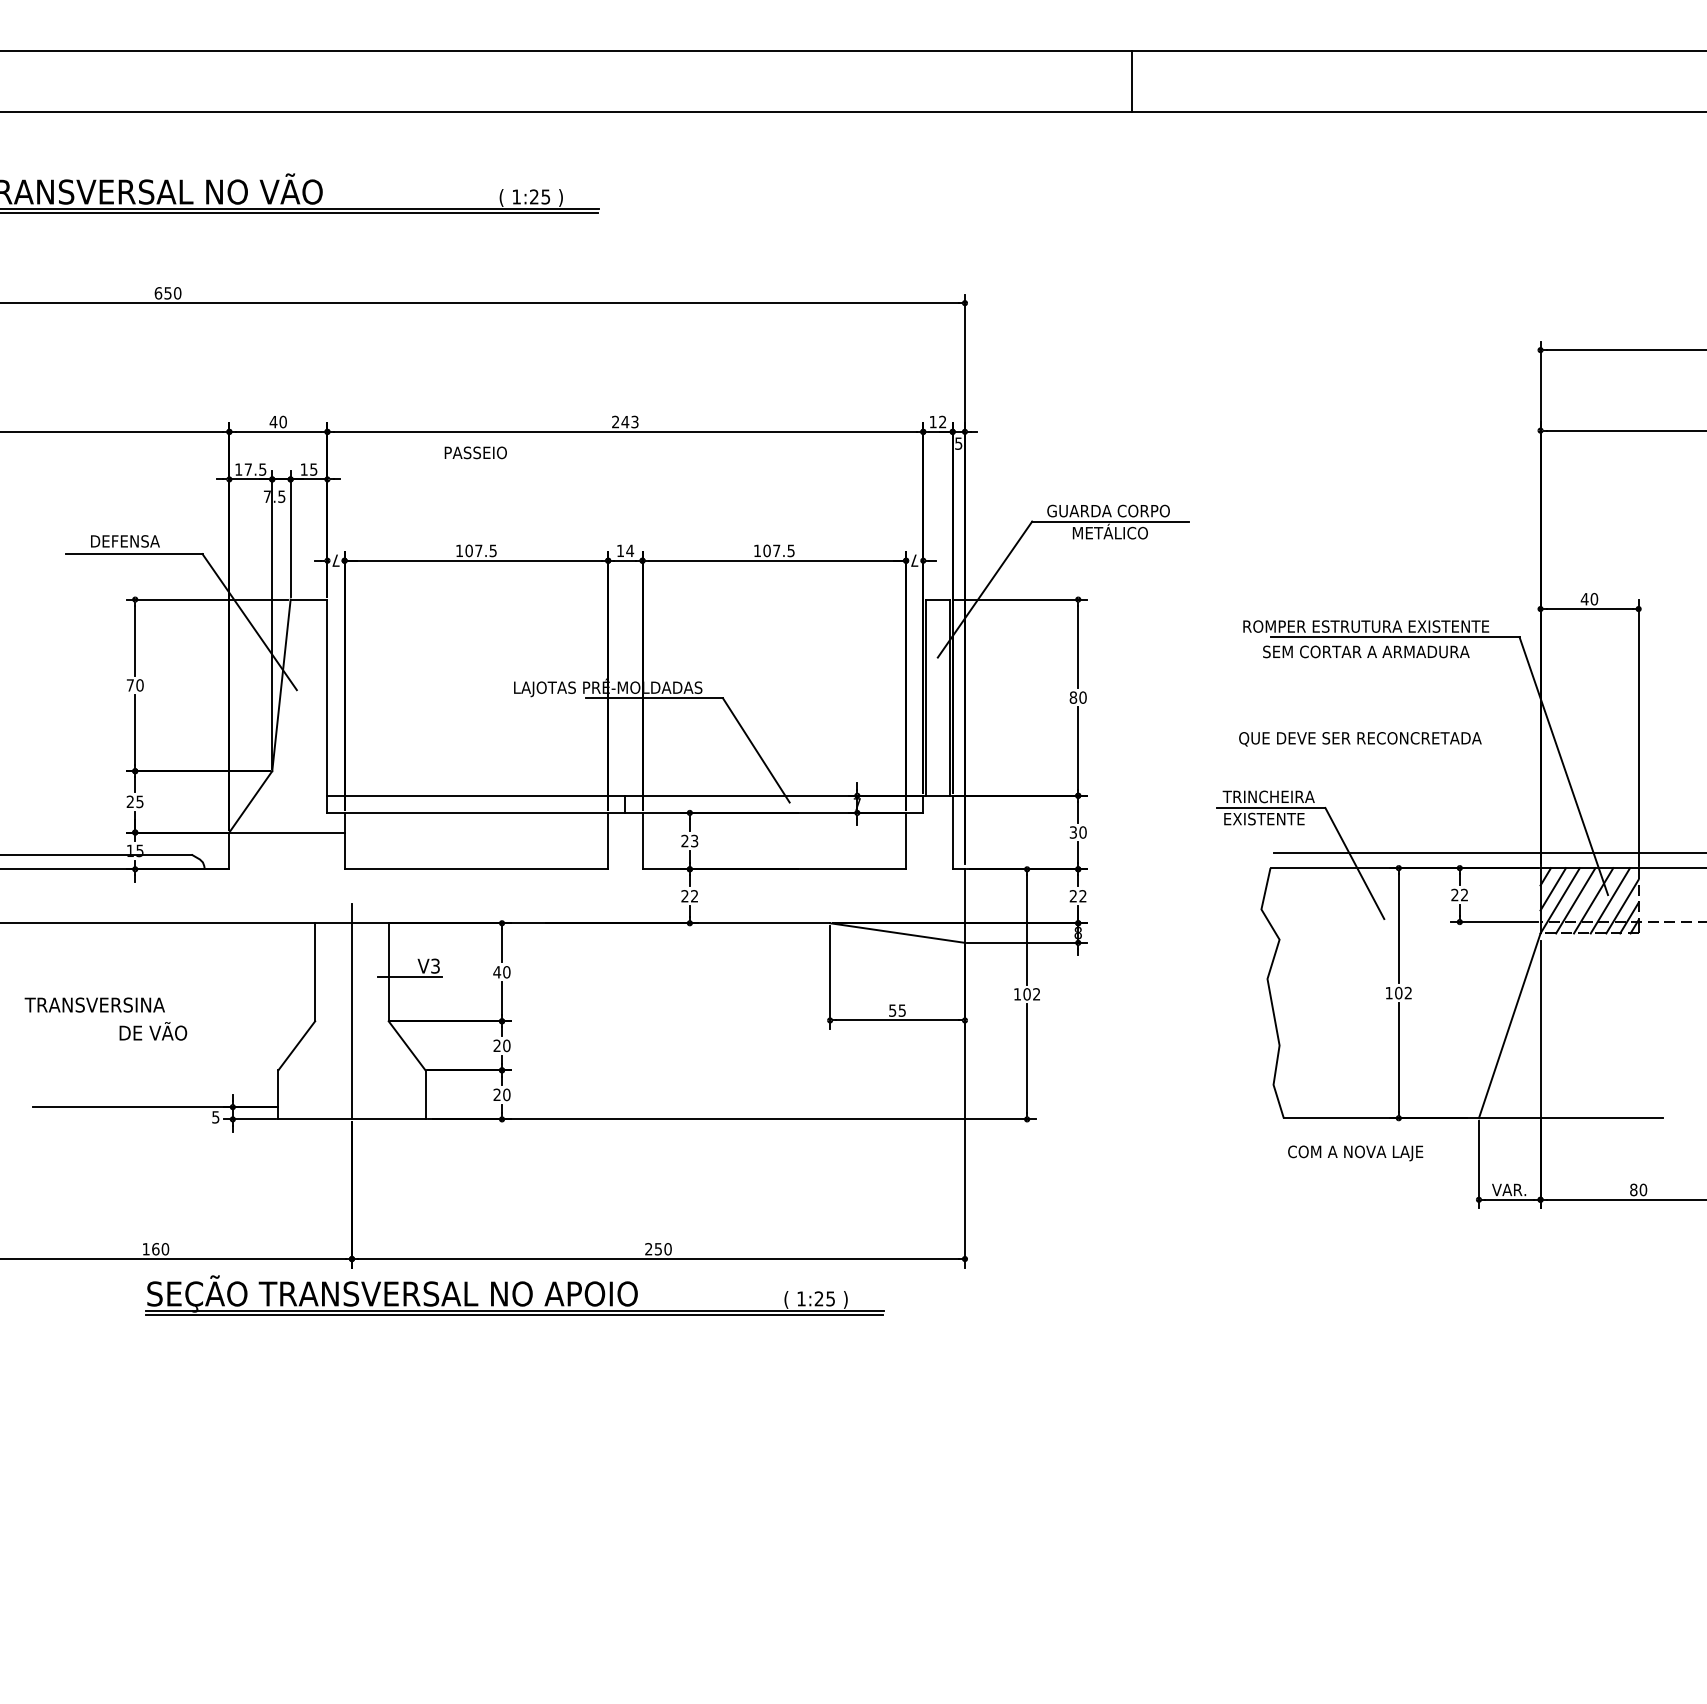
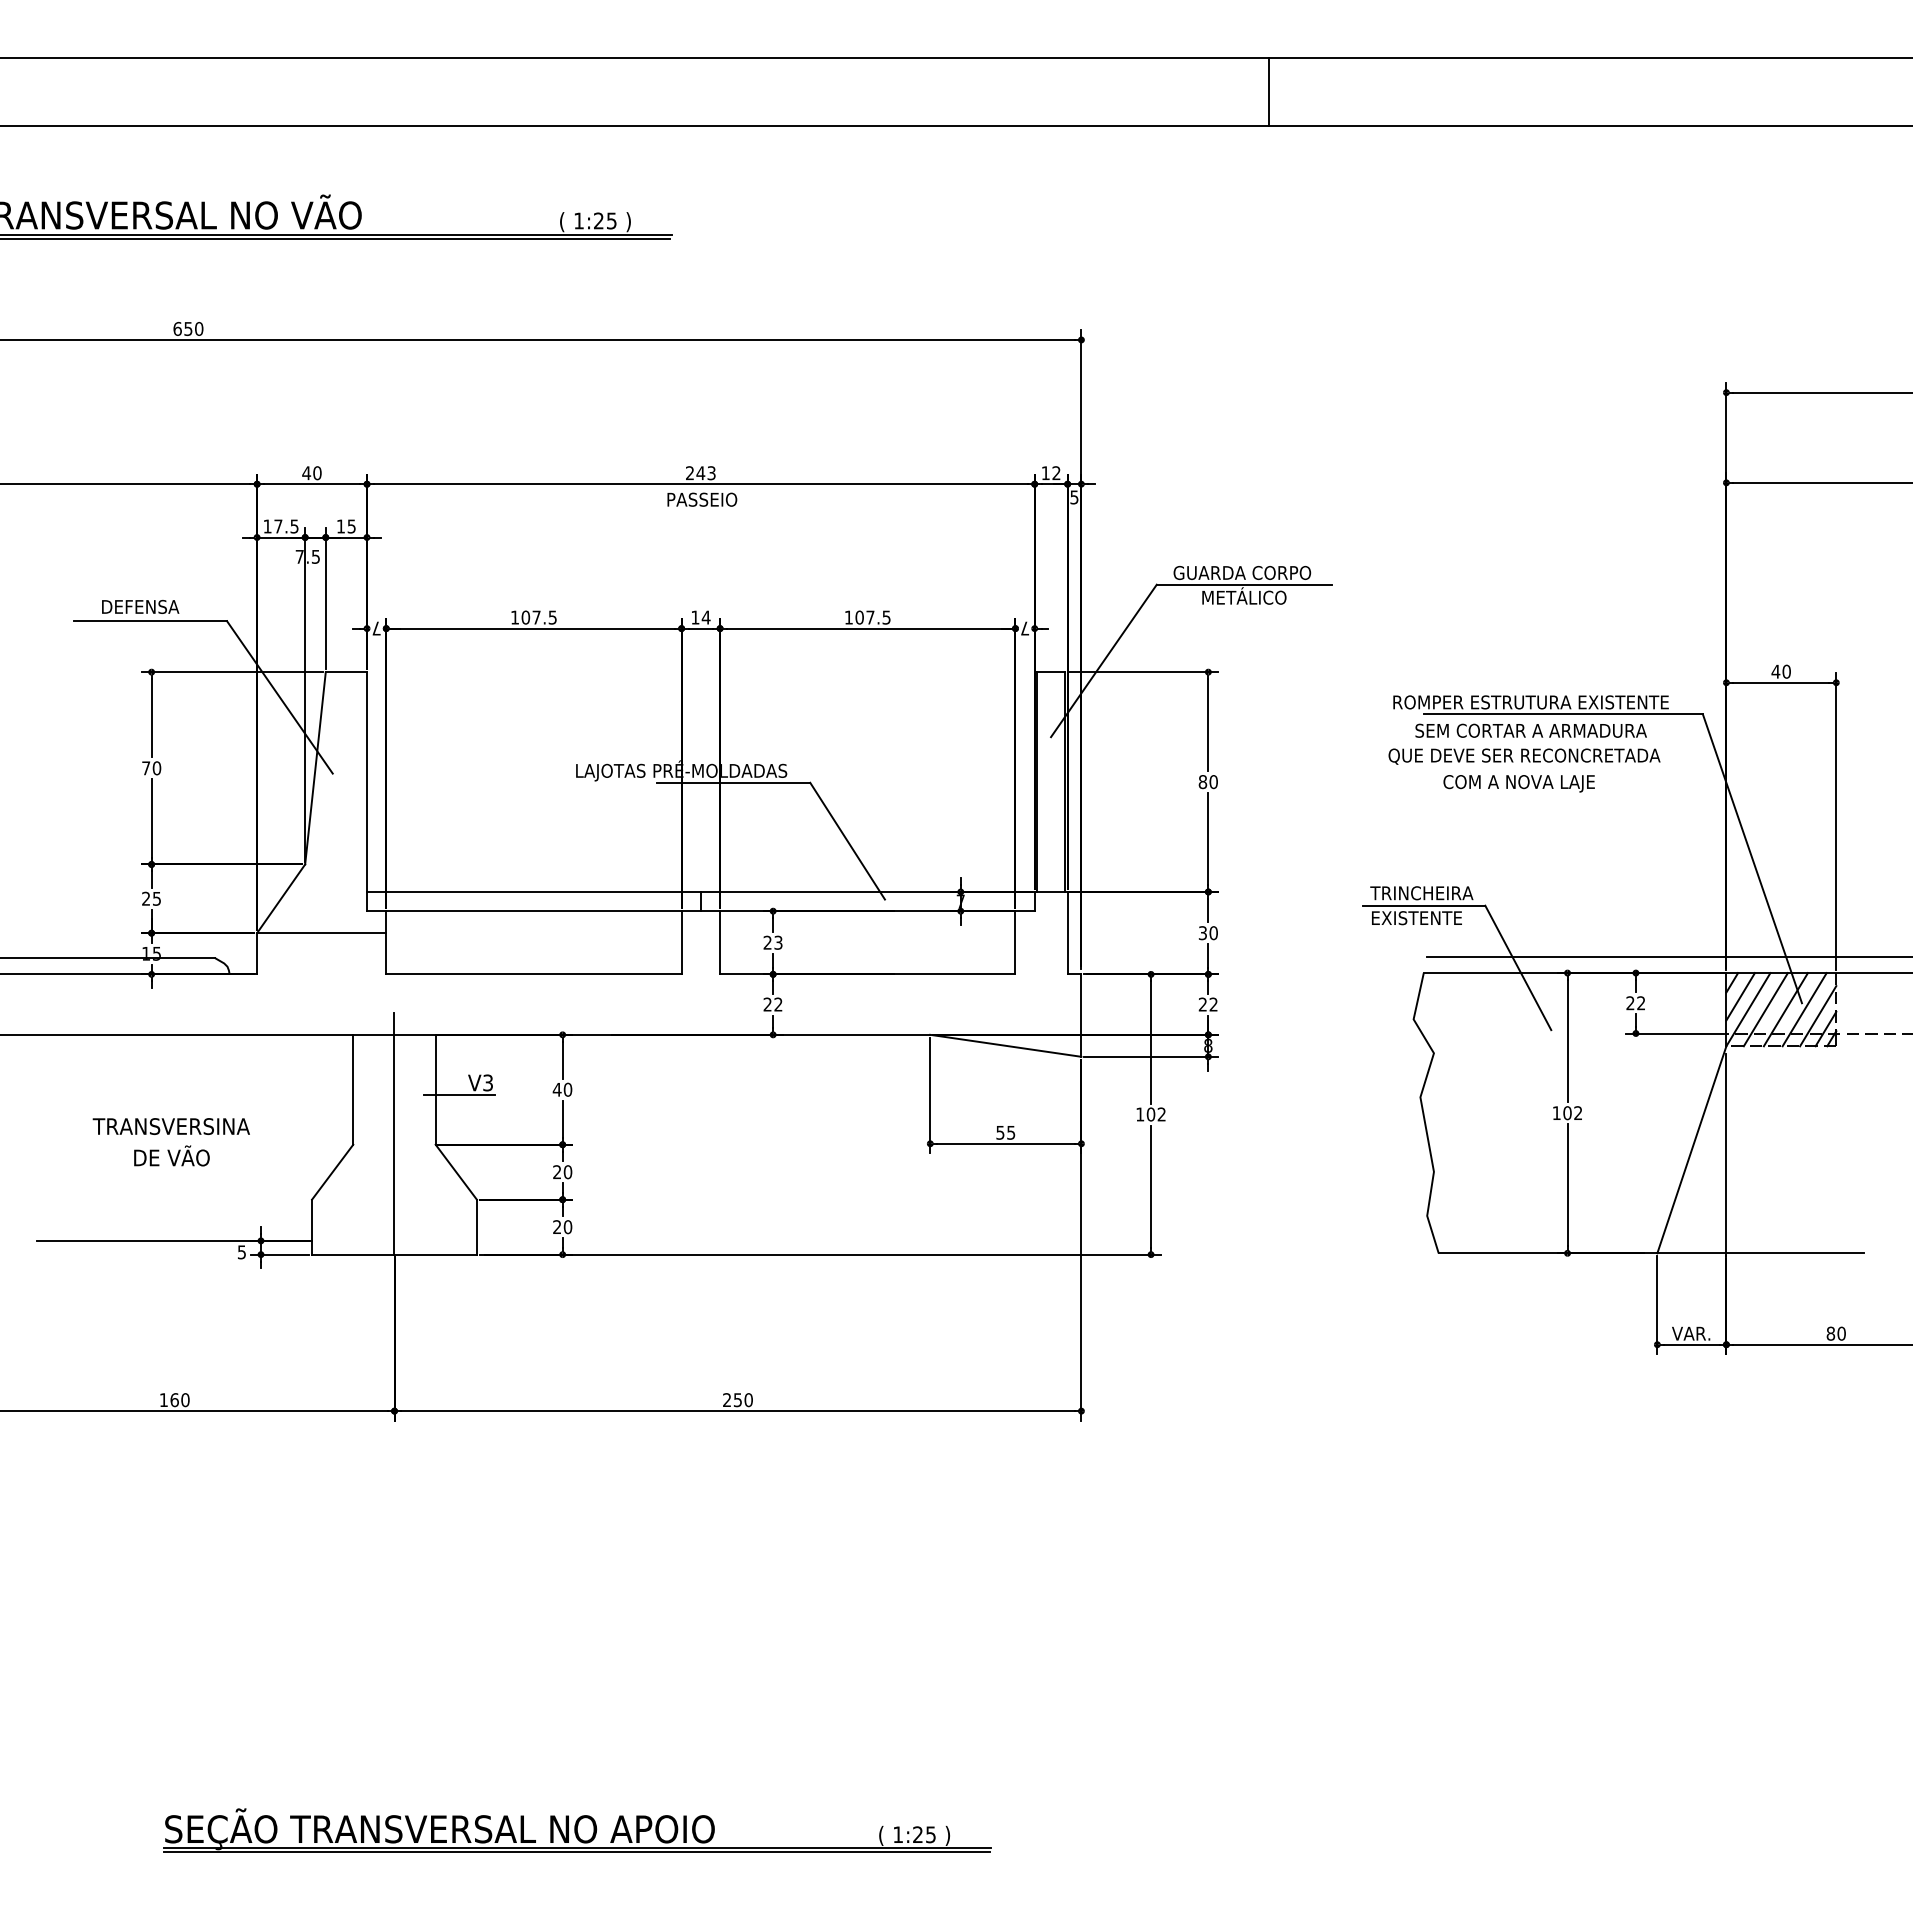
text: (476, 452) -> (702, 499), moved
text: (1360, 739) -> (1524, 756), moved
text: (94, 1005) -> (170, 1126), moved
text: (1355, 1153) -> (1518, 783), moved
part: (515, 1295) -> (577, 1830), moved

